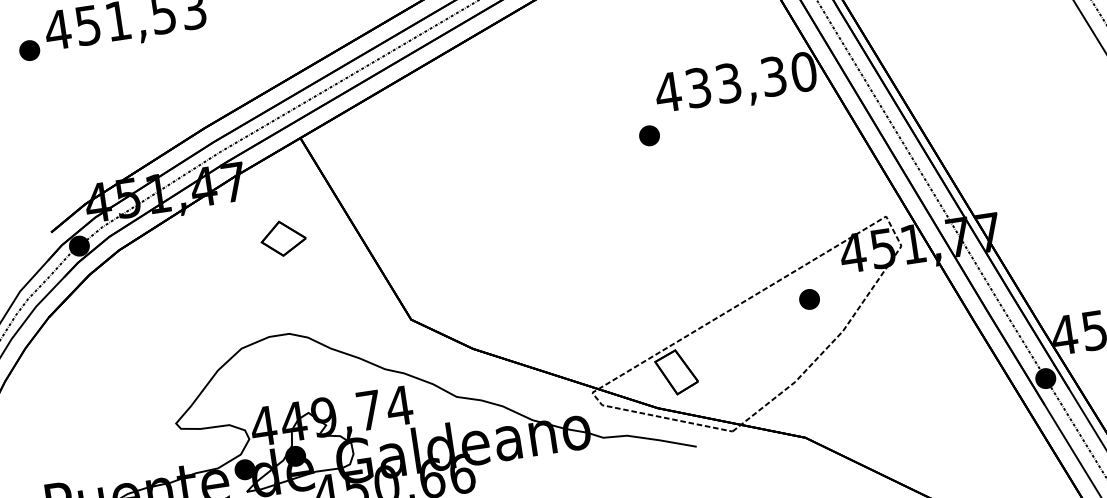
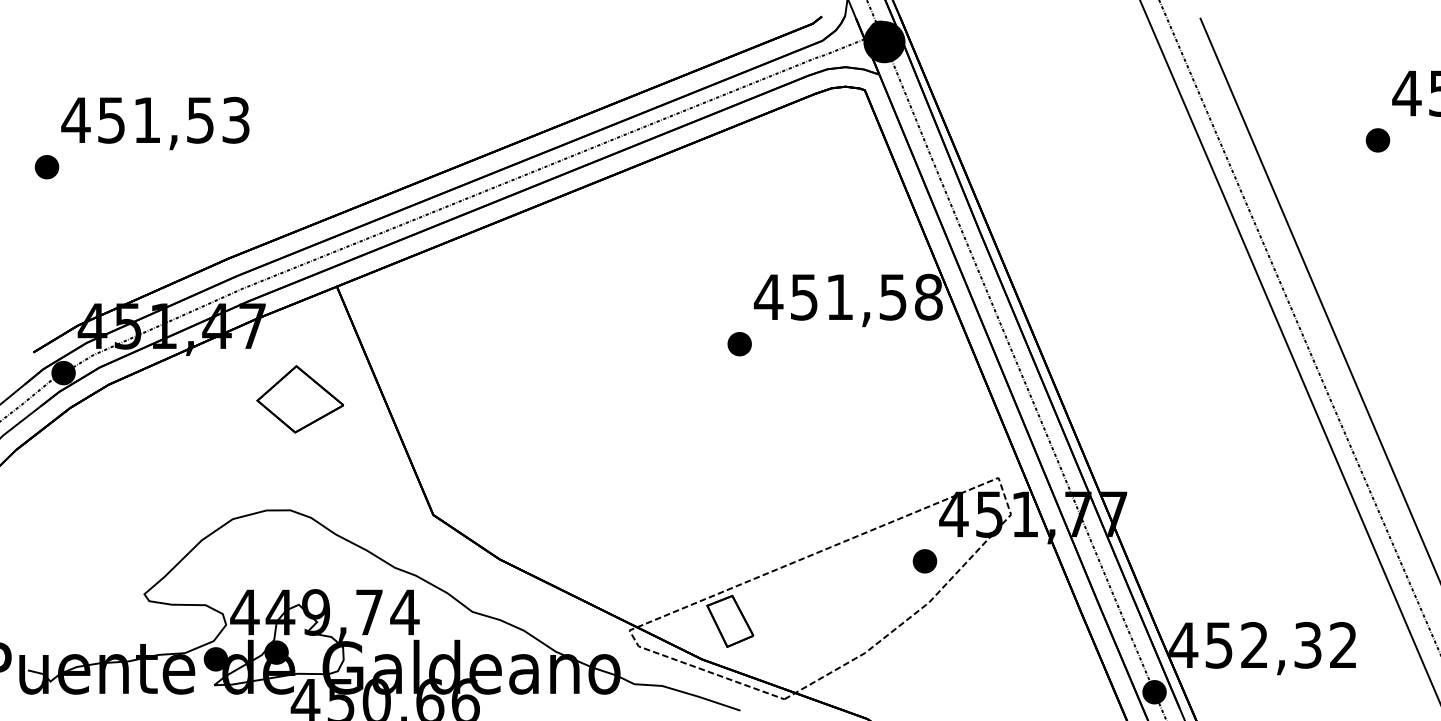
part: (29, 50) -> (46, 167), moved
text: (751, 79) -> (866, 296), 433,30 -> 451,58
part: (282, 238) -> (299, 399), size x1.67
part: (809, 299) -> (924, 561), moved

